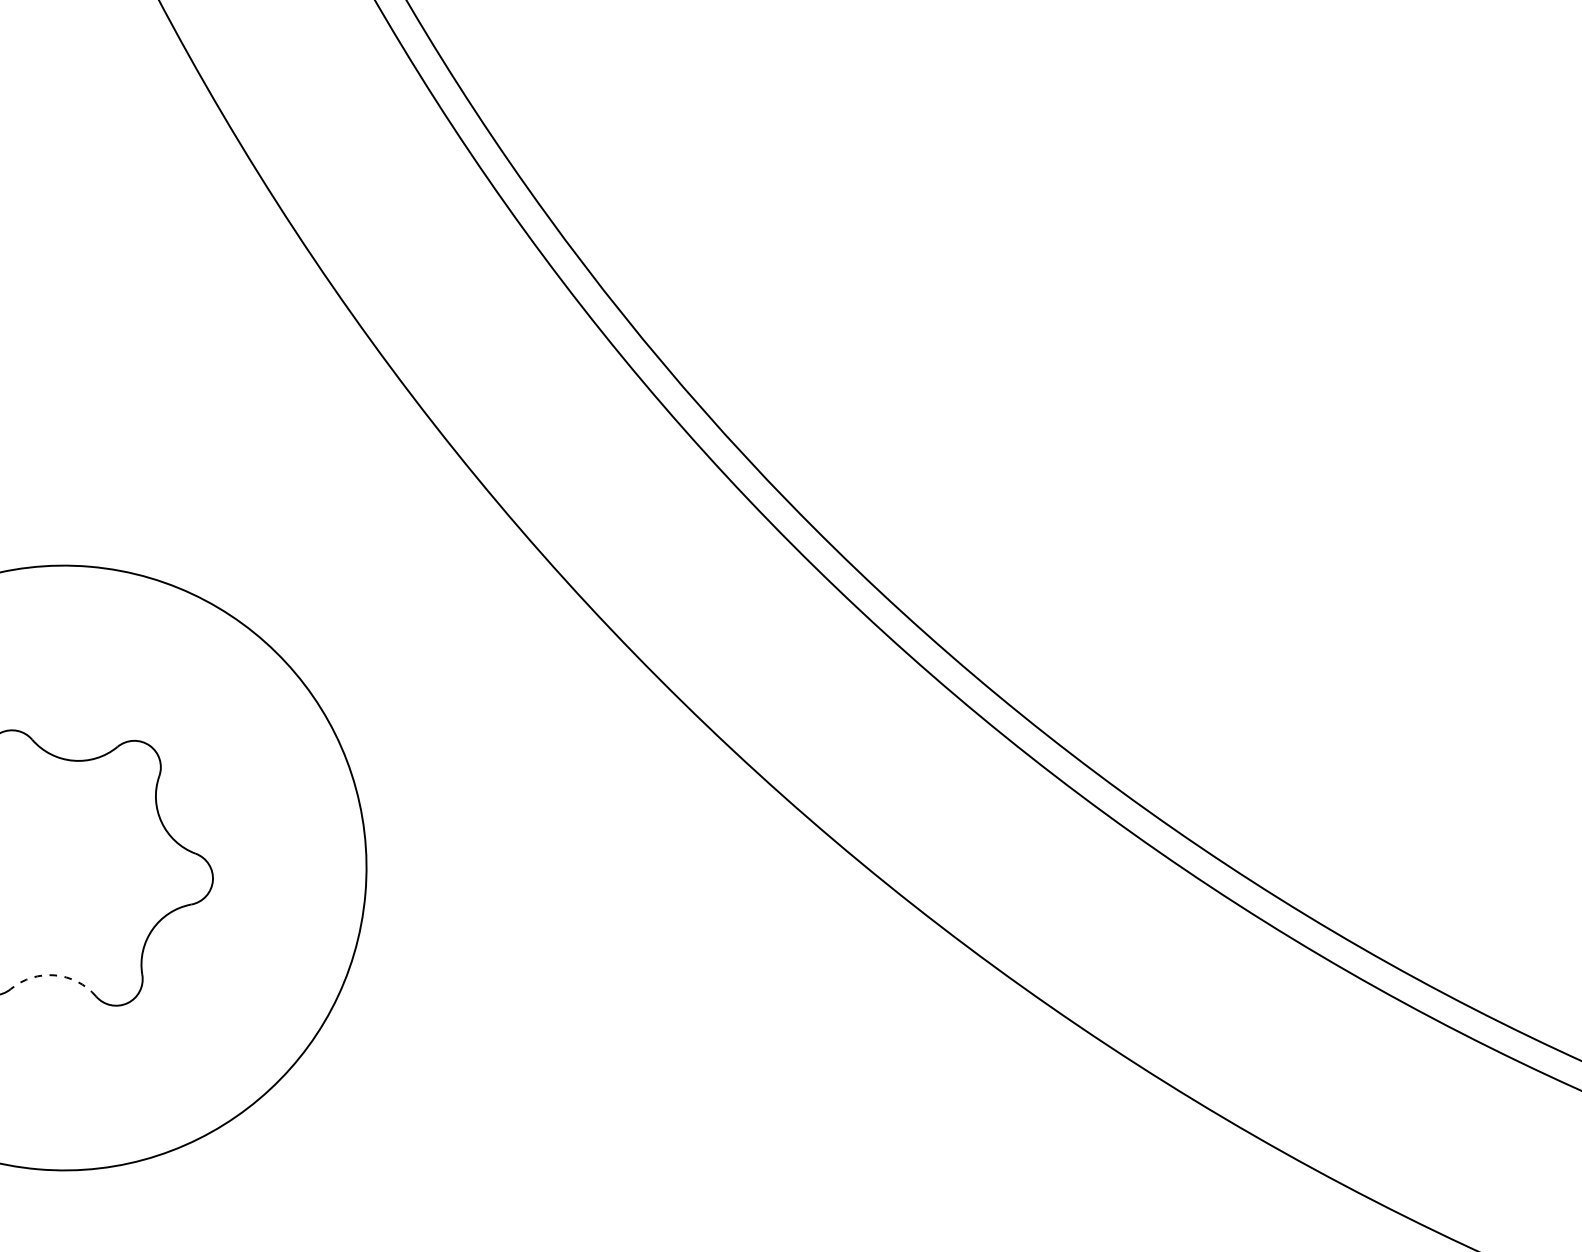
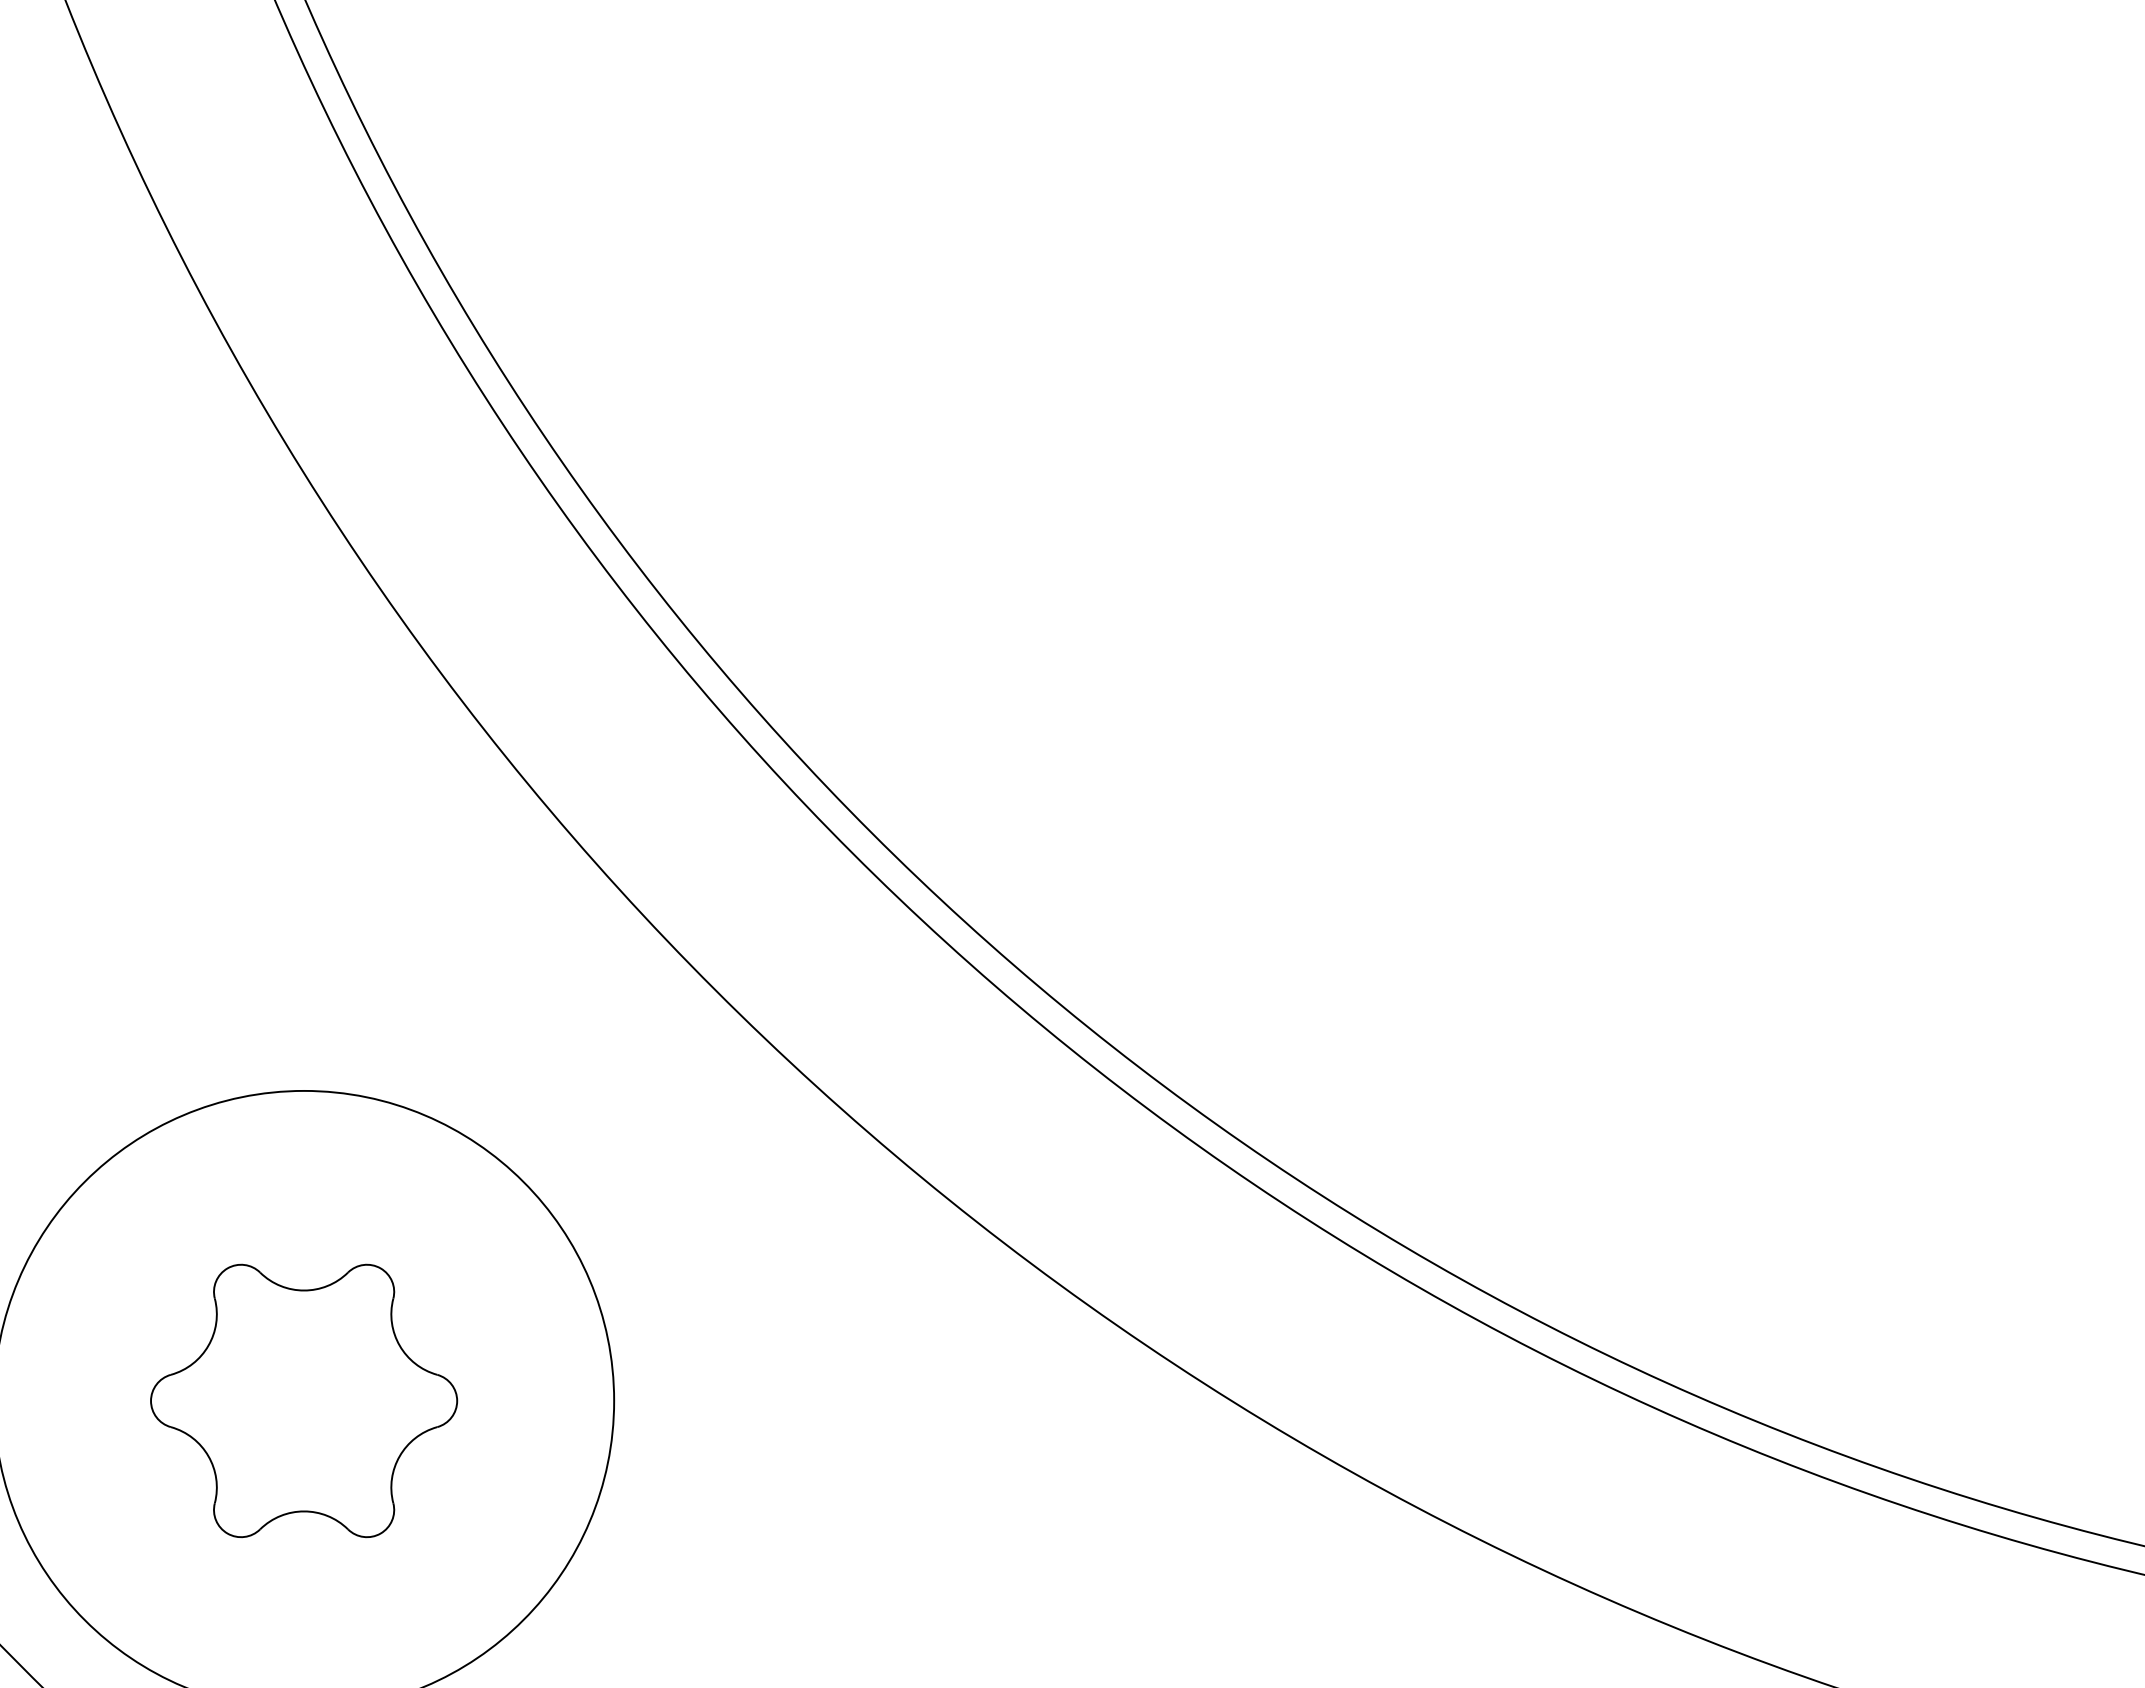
arc: (55, 975) -> (304, 1511), dashed -> solid

